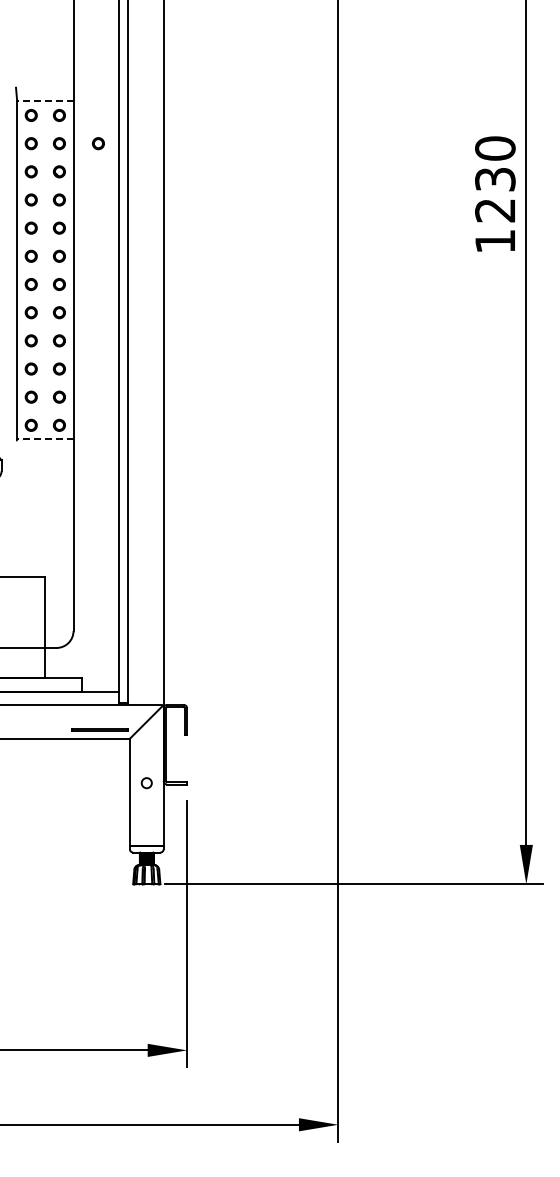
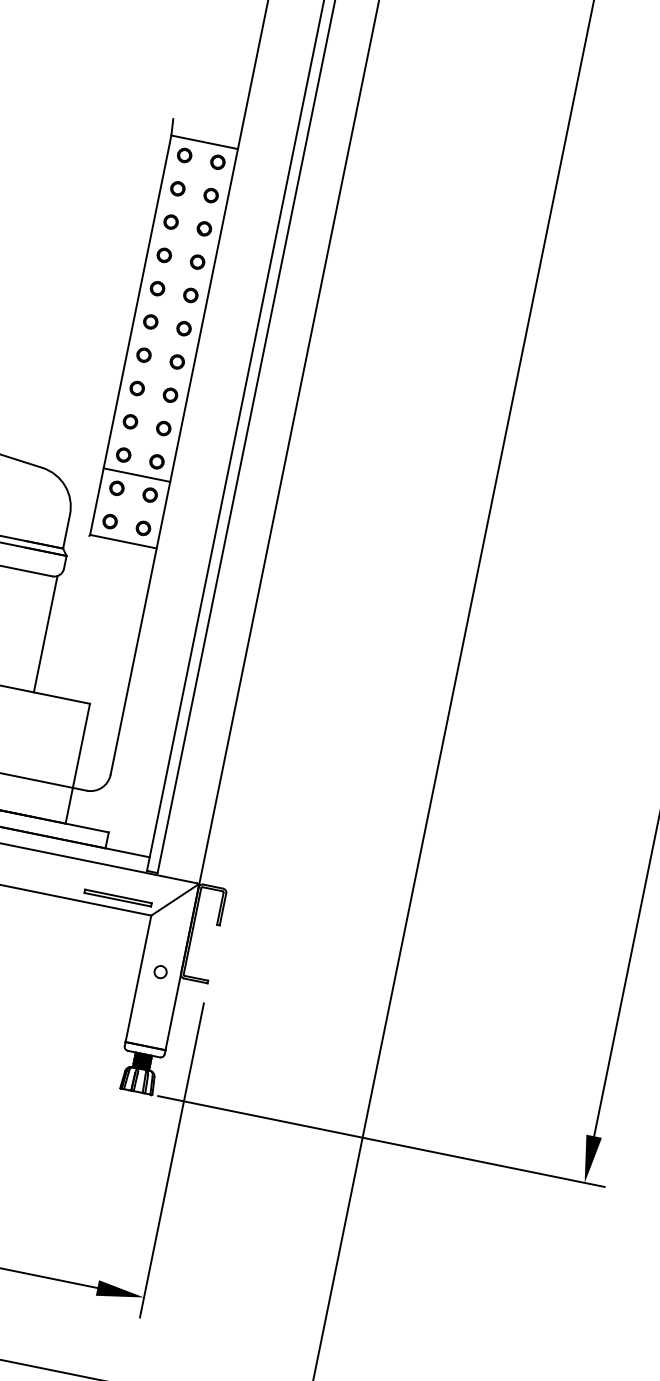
line: (44, 101) -> (203, 142), dashed -> solid
circle: (98, 143) -> (257, 204), removed
line: (45, 383) -> (137, 475), added
line: (44, 439) -> (122, 541), dashed -> solid

